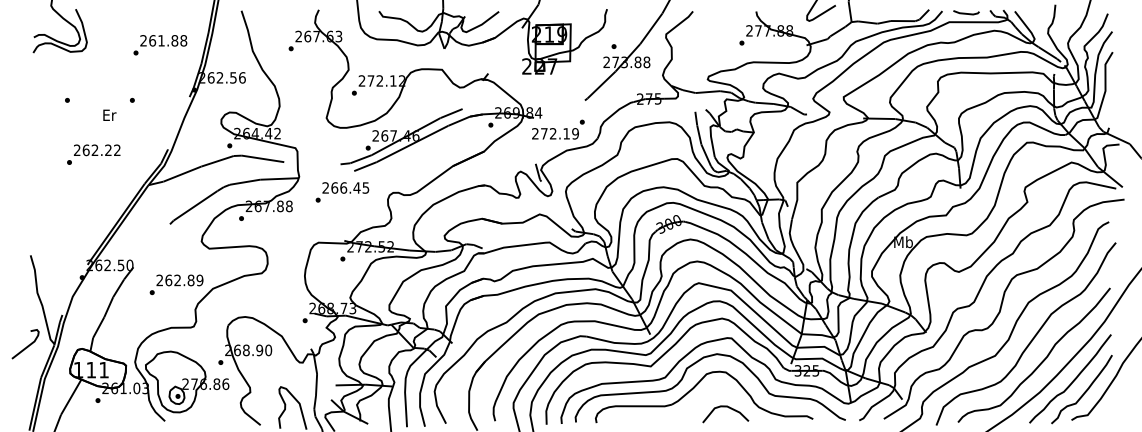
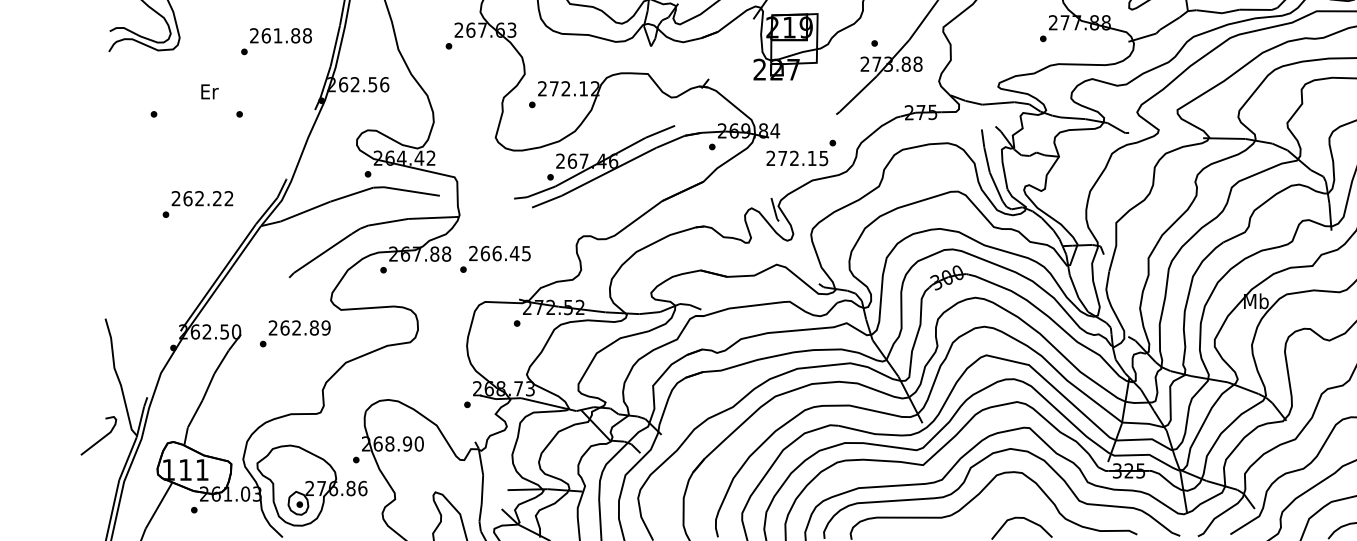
text: (109, 114) -> (209, 90), moved
text: (575, 133) -> (823, 158), 272.19 -> 272.15
text: (93, 154) -> (197, 204), moved
text: (342, 192) -> (495, 259), moved
text: (176, 284) -> (295, 333), moved

